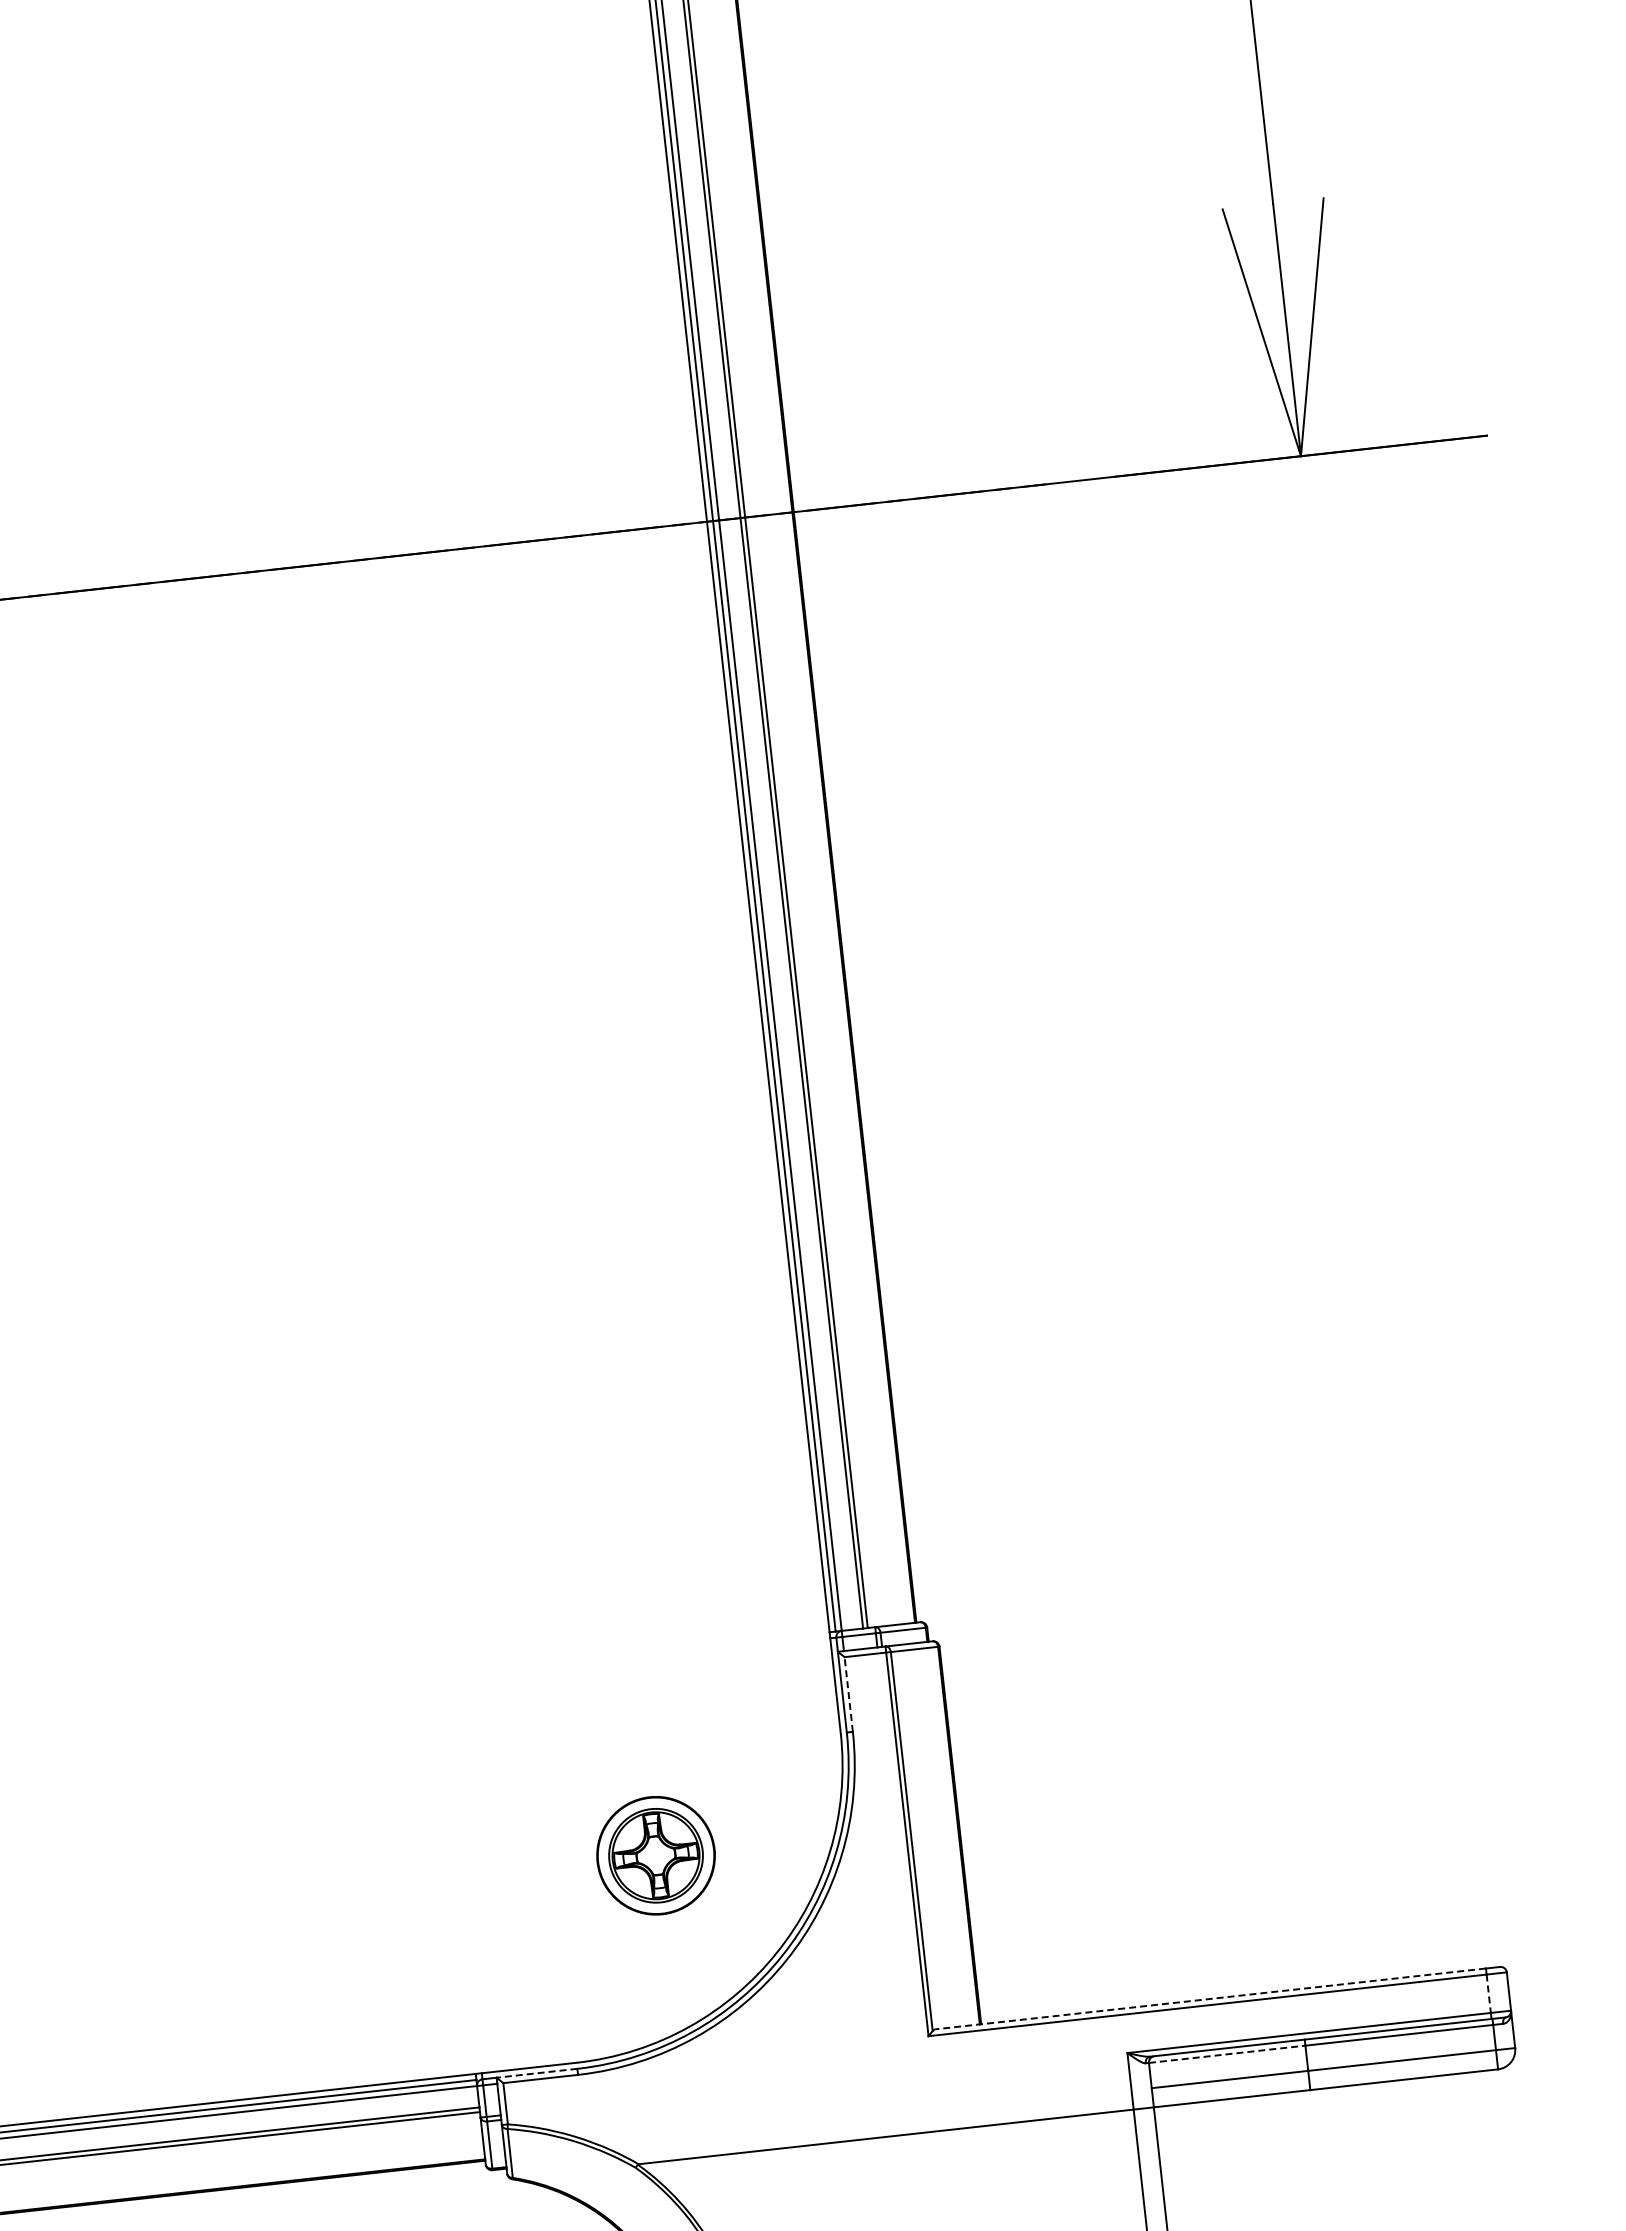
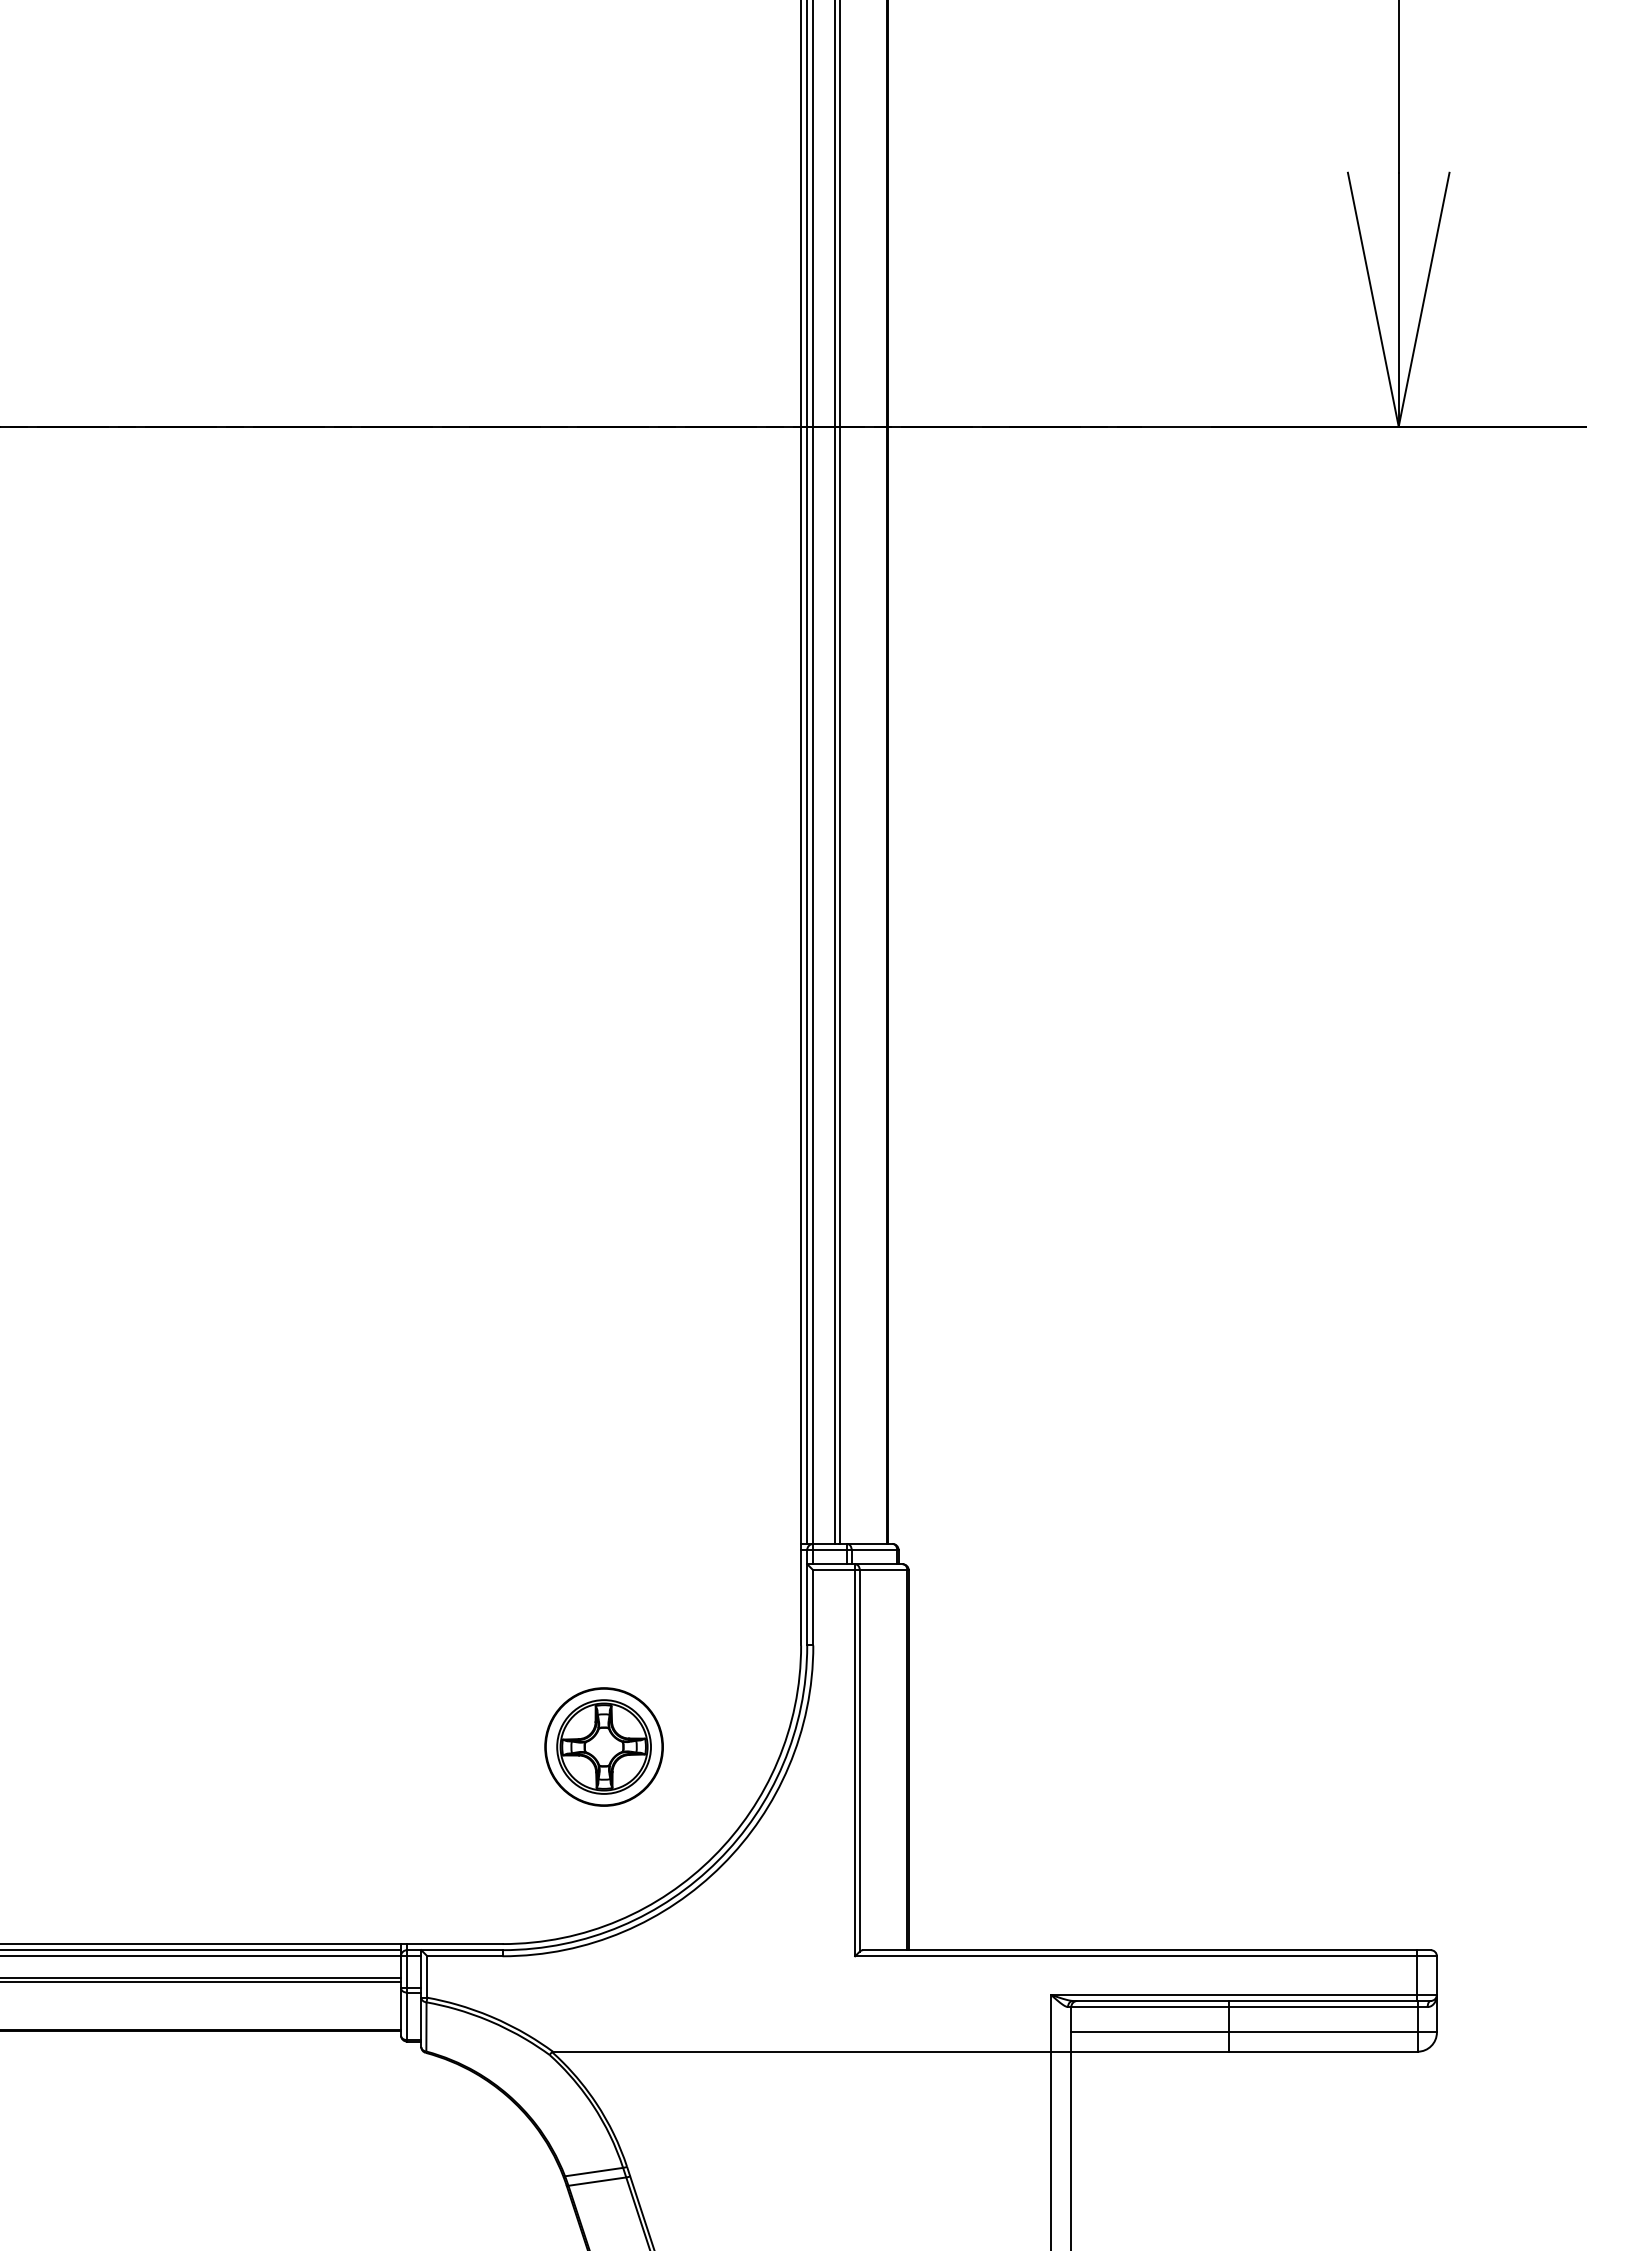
line: (848, 1694) -> (813, 1607), dashed -> solid
line: (1488, 1994) -> (1416, 1976), dashed -> solid
line: (1210, 1999) -> (1139, 1950), dashed -> solid
line: (1227, 2054) -> (1150, 2007), dashed -> solid
line: (536, 2073) -> (461, 1950), dashed -> solid

